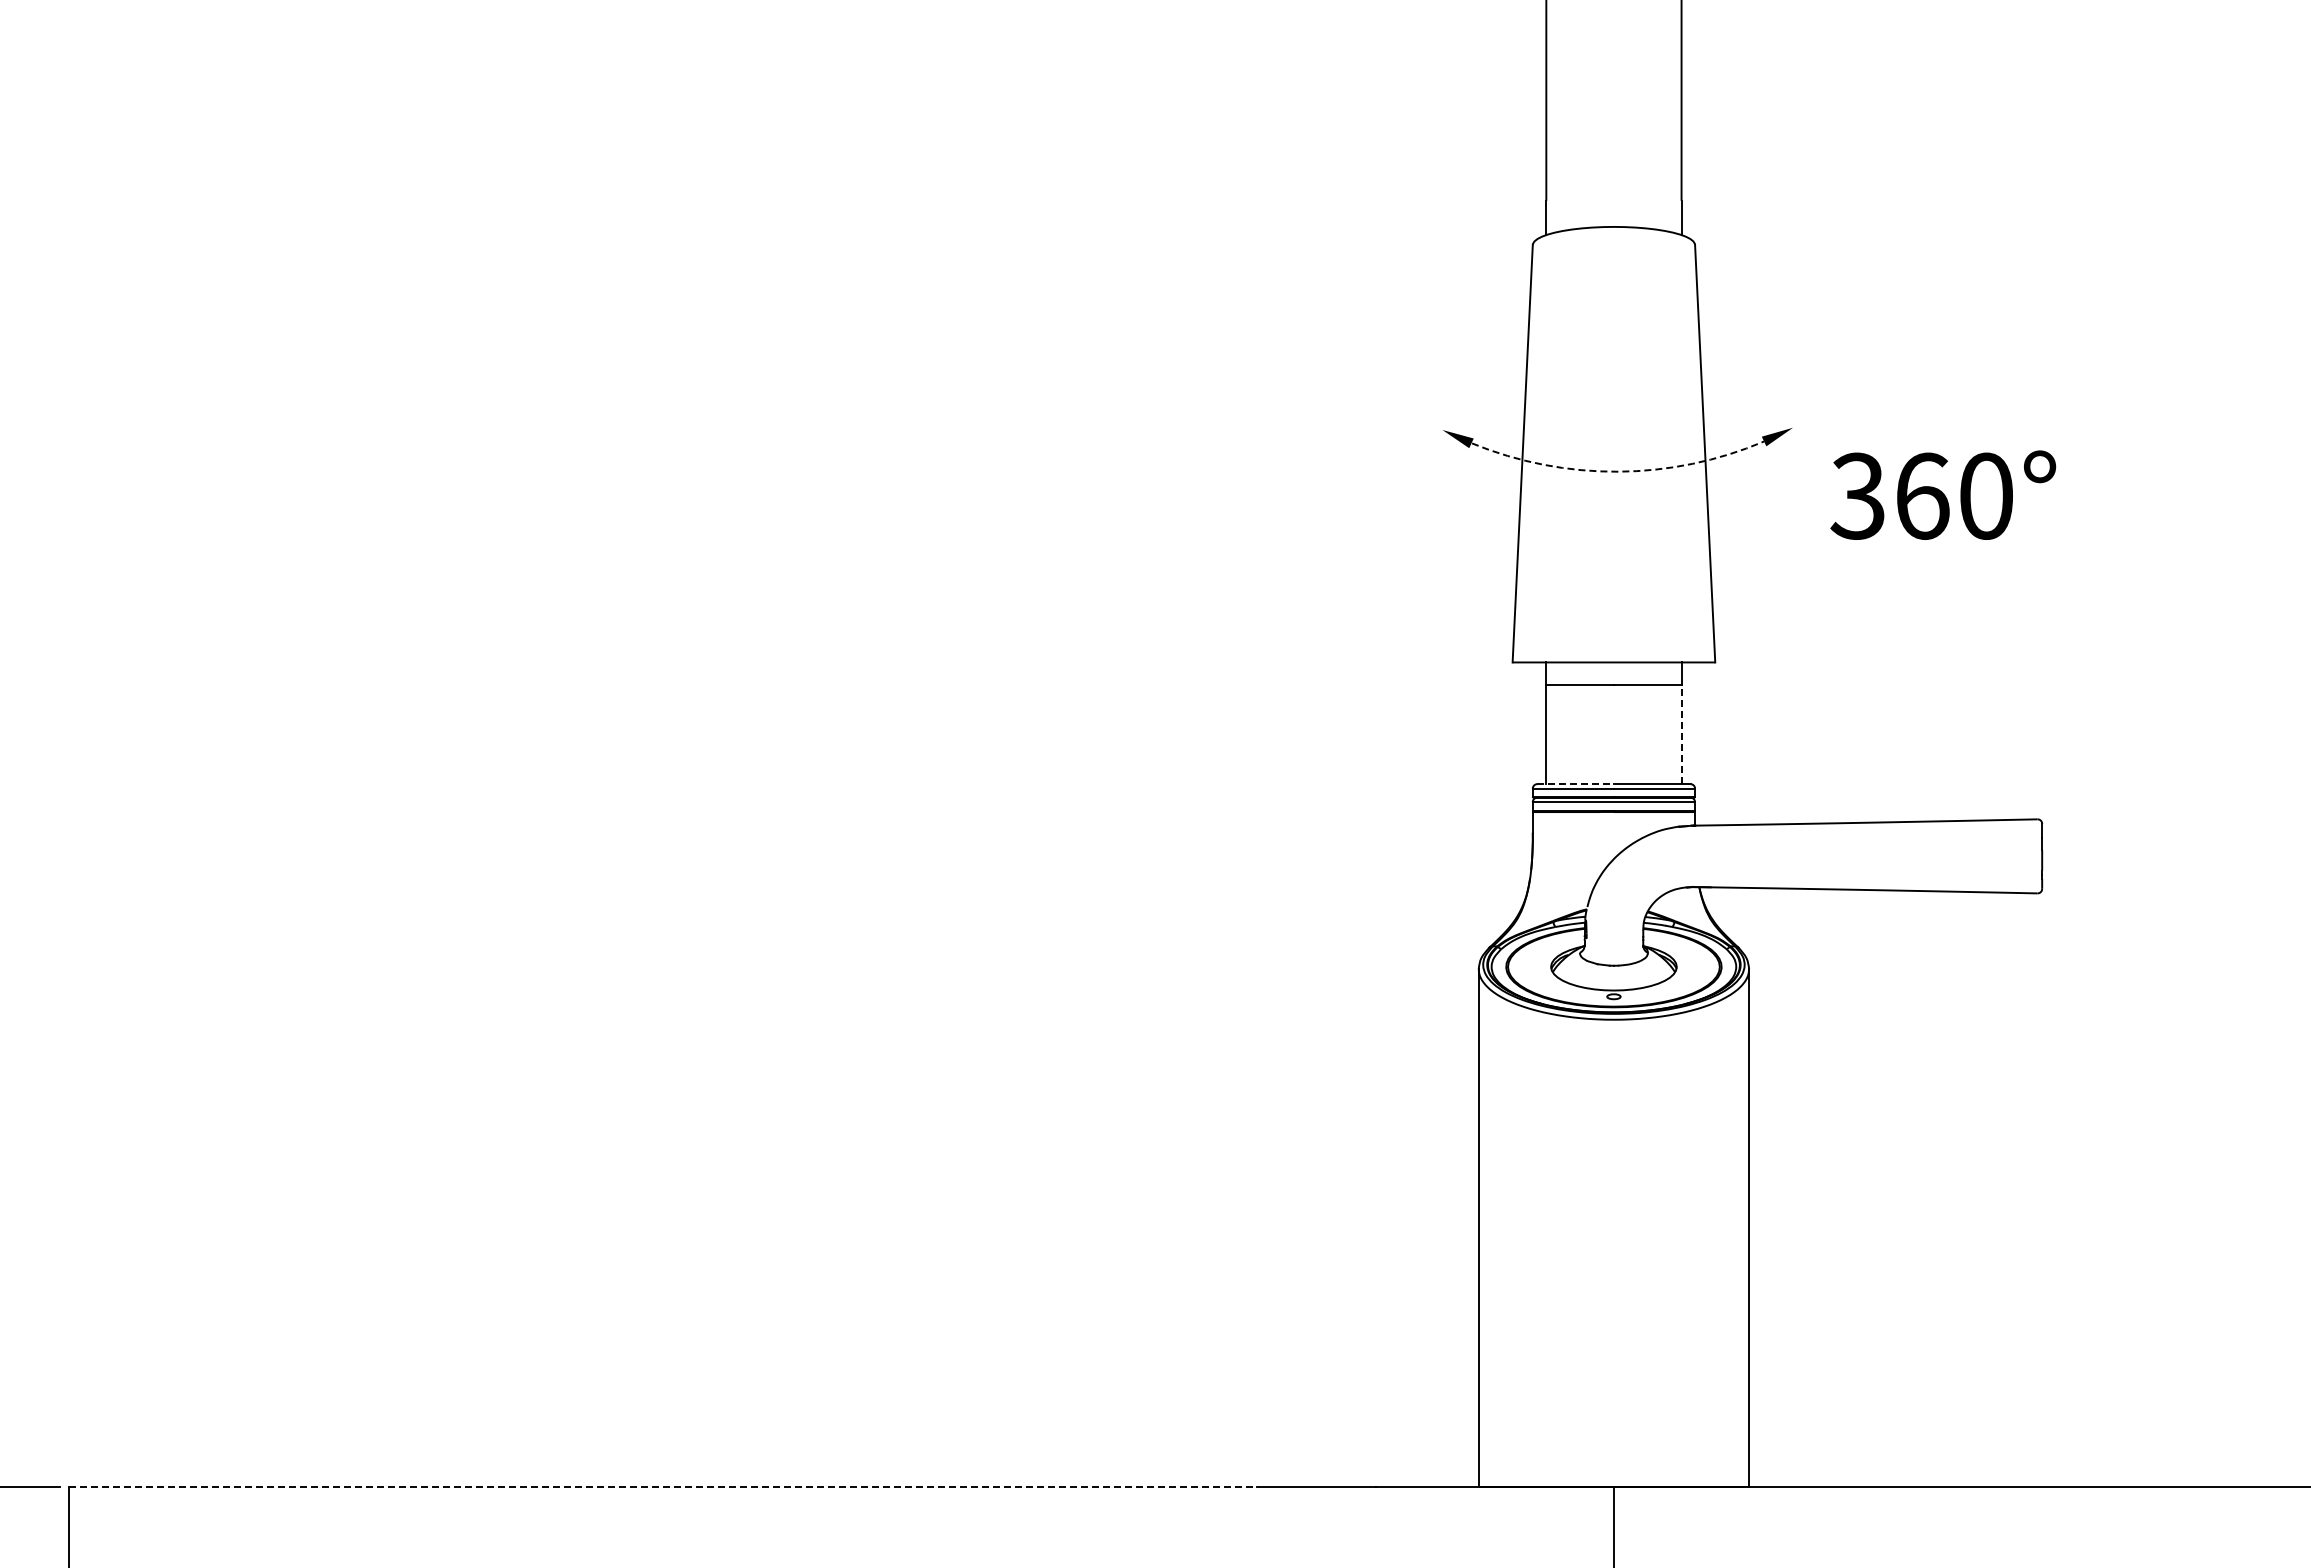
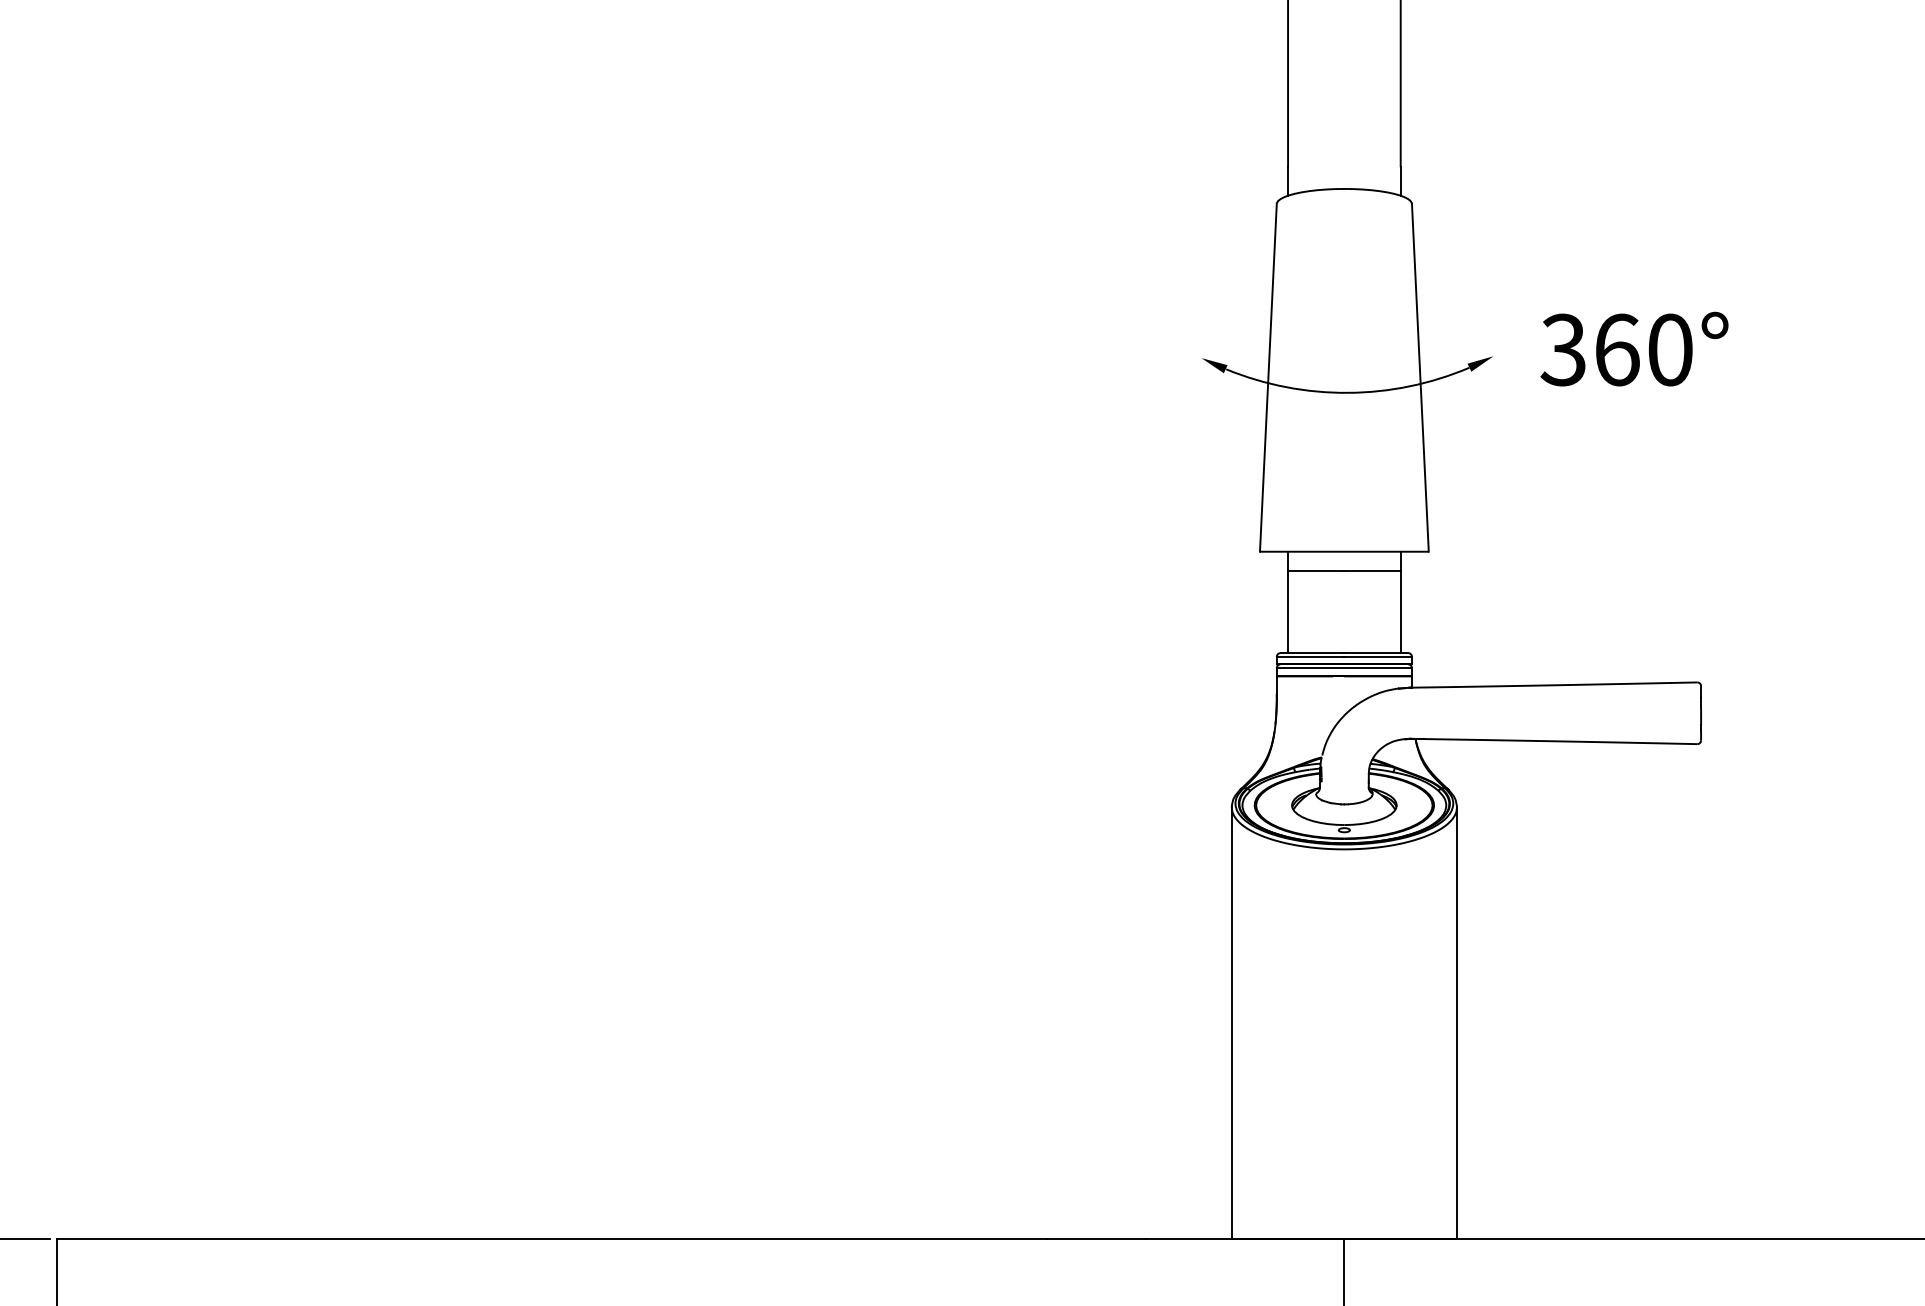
arc: (1618, 471) -> (1348, 392), dashed -> solid
text: (1943, 494) -> (1634, 348), moved
line: (1681, 734) -> (1400, 611), dashed -> solid
line: (1576, 784) -> (1313, 653), dashed -> solid
line: (663, 1487) -> (552, 1239), dashed -> solid

